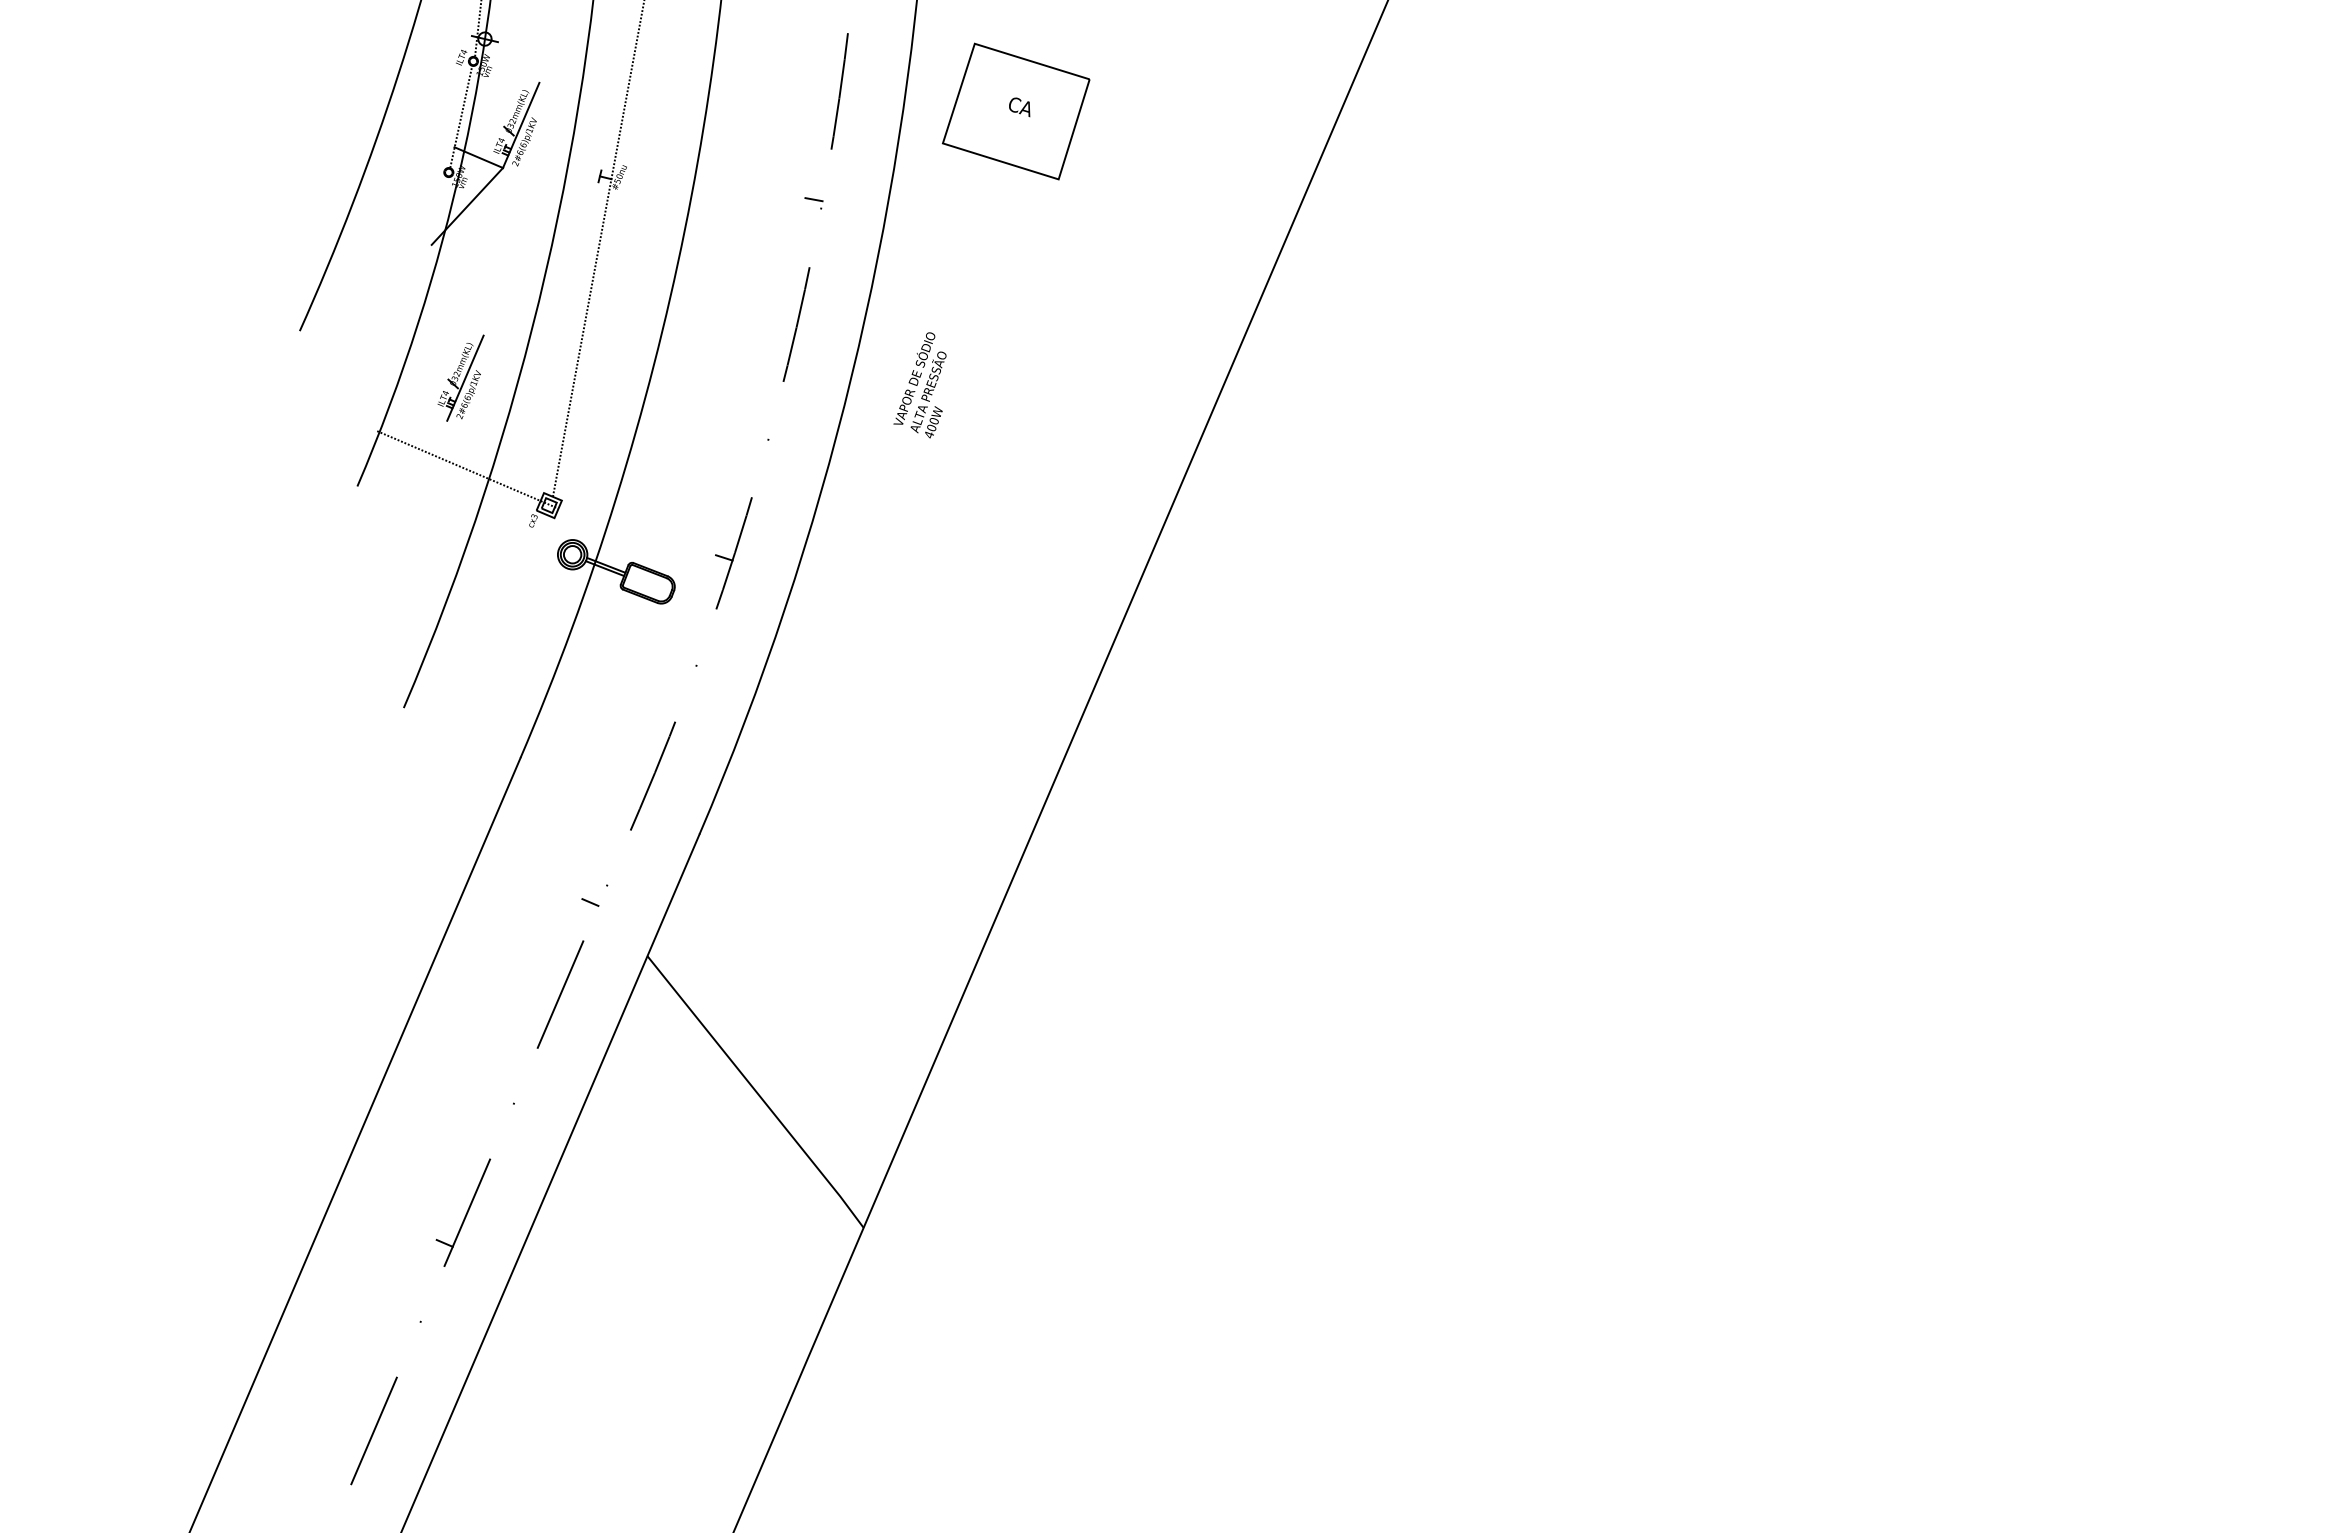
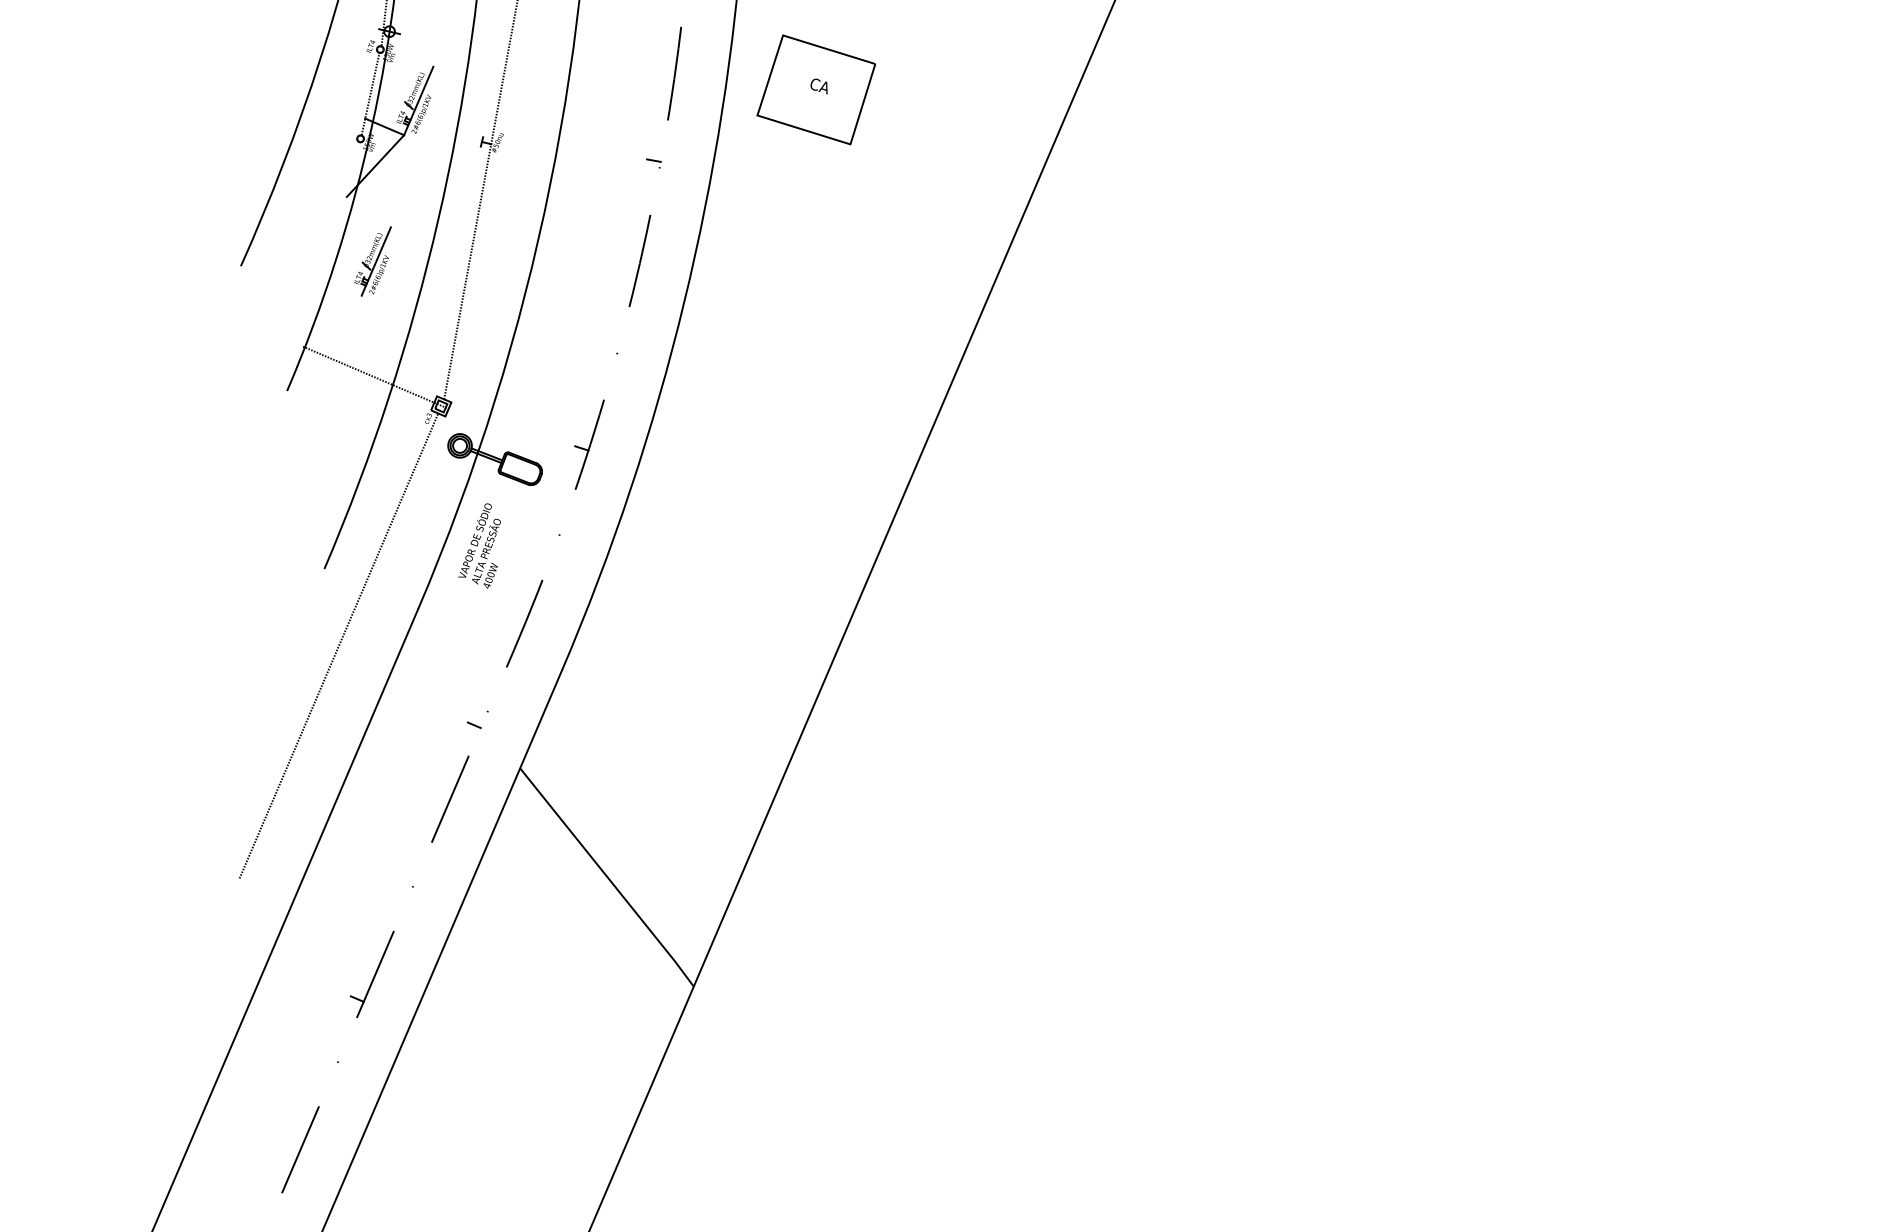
part: (460, 377) -> (372, 260), moved
text: (919, 385) -> (479, 546), moved
line: (421, 803) -> (338, 645), added

